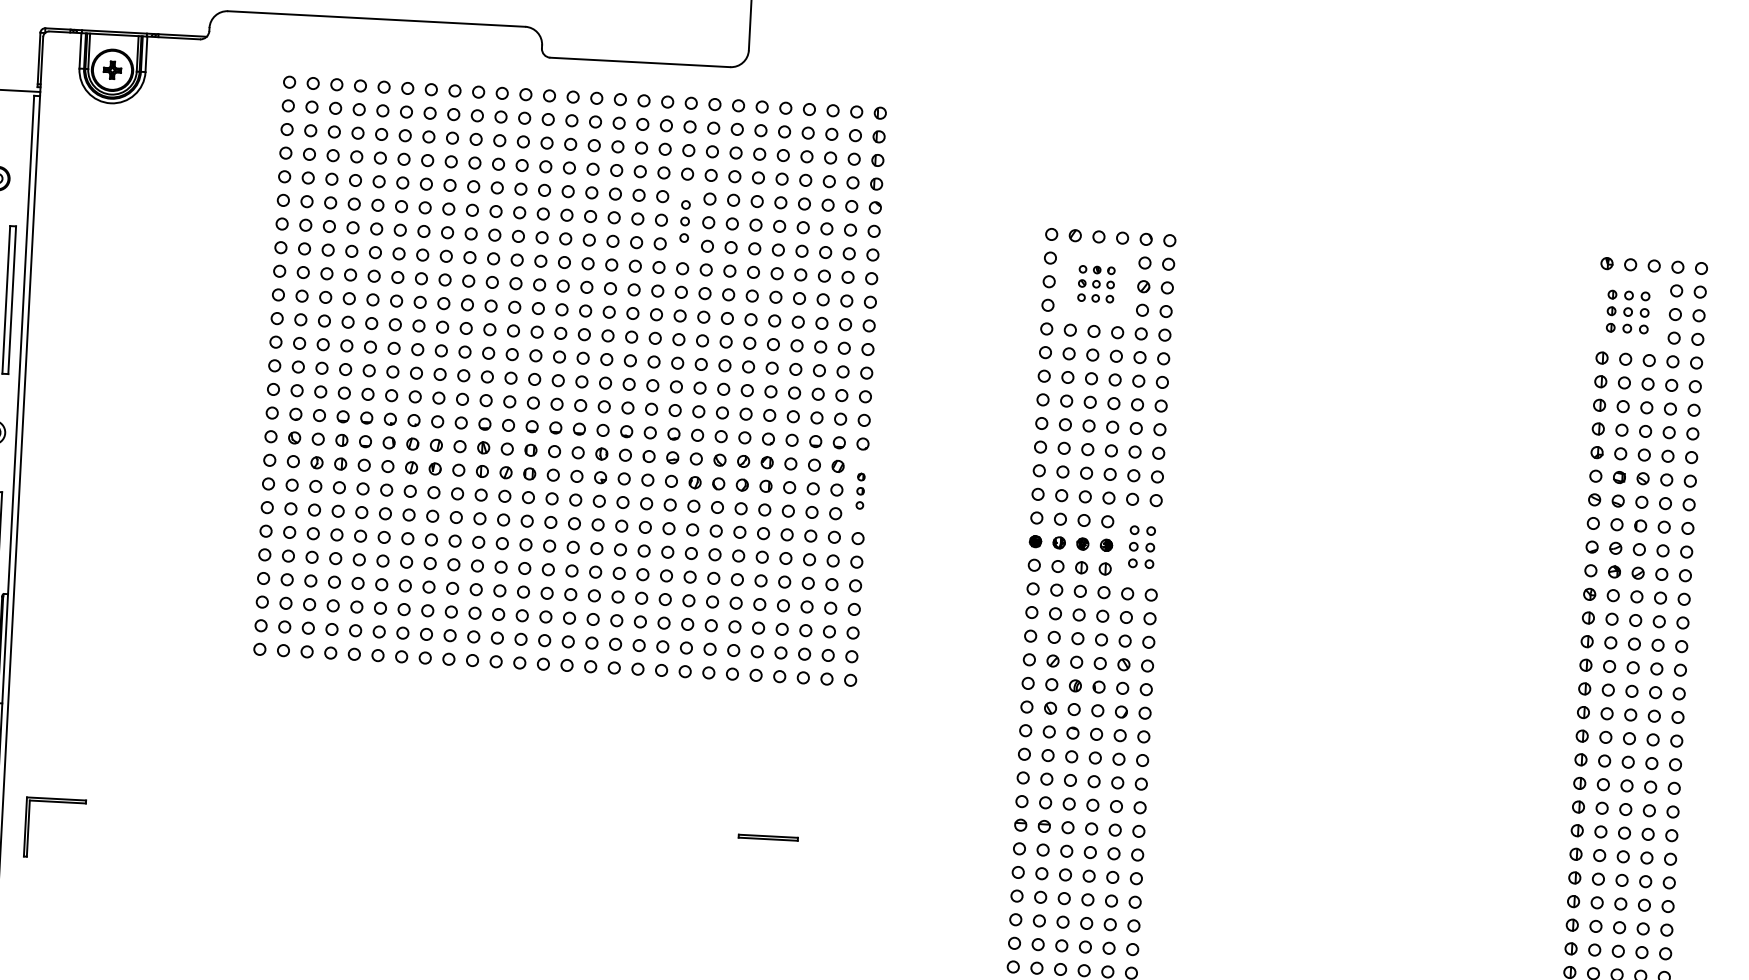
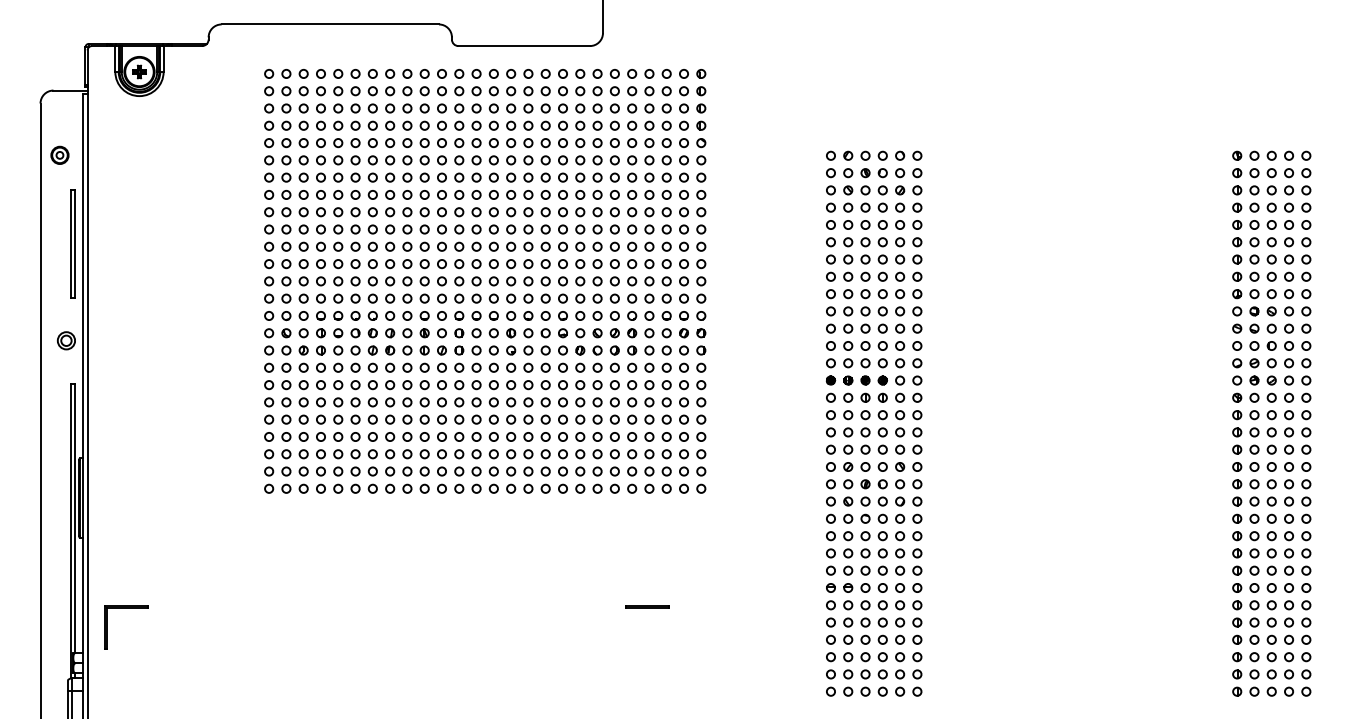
part: (684, 221) -> (562, 160), size x1.43
part: (1096, 284) -> (865, 190), size x1.67
part: (1628, 312) -> (1254, 190), size x1.43
part: (860, 491) -> (701, 350), size x1.67
part: (1141, 547) -> (908, 380), size x1.43

